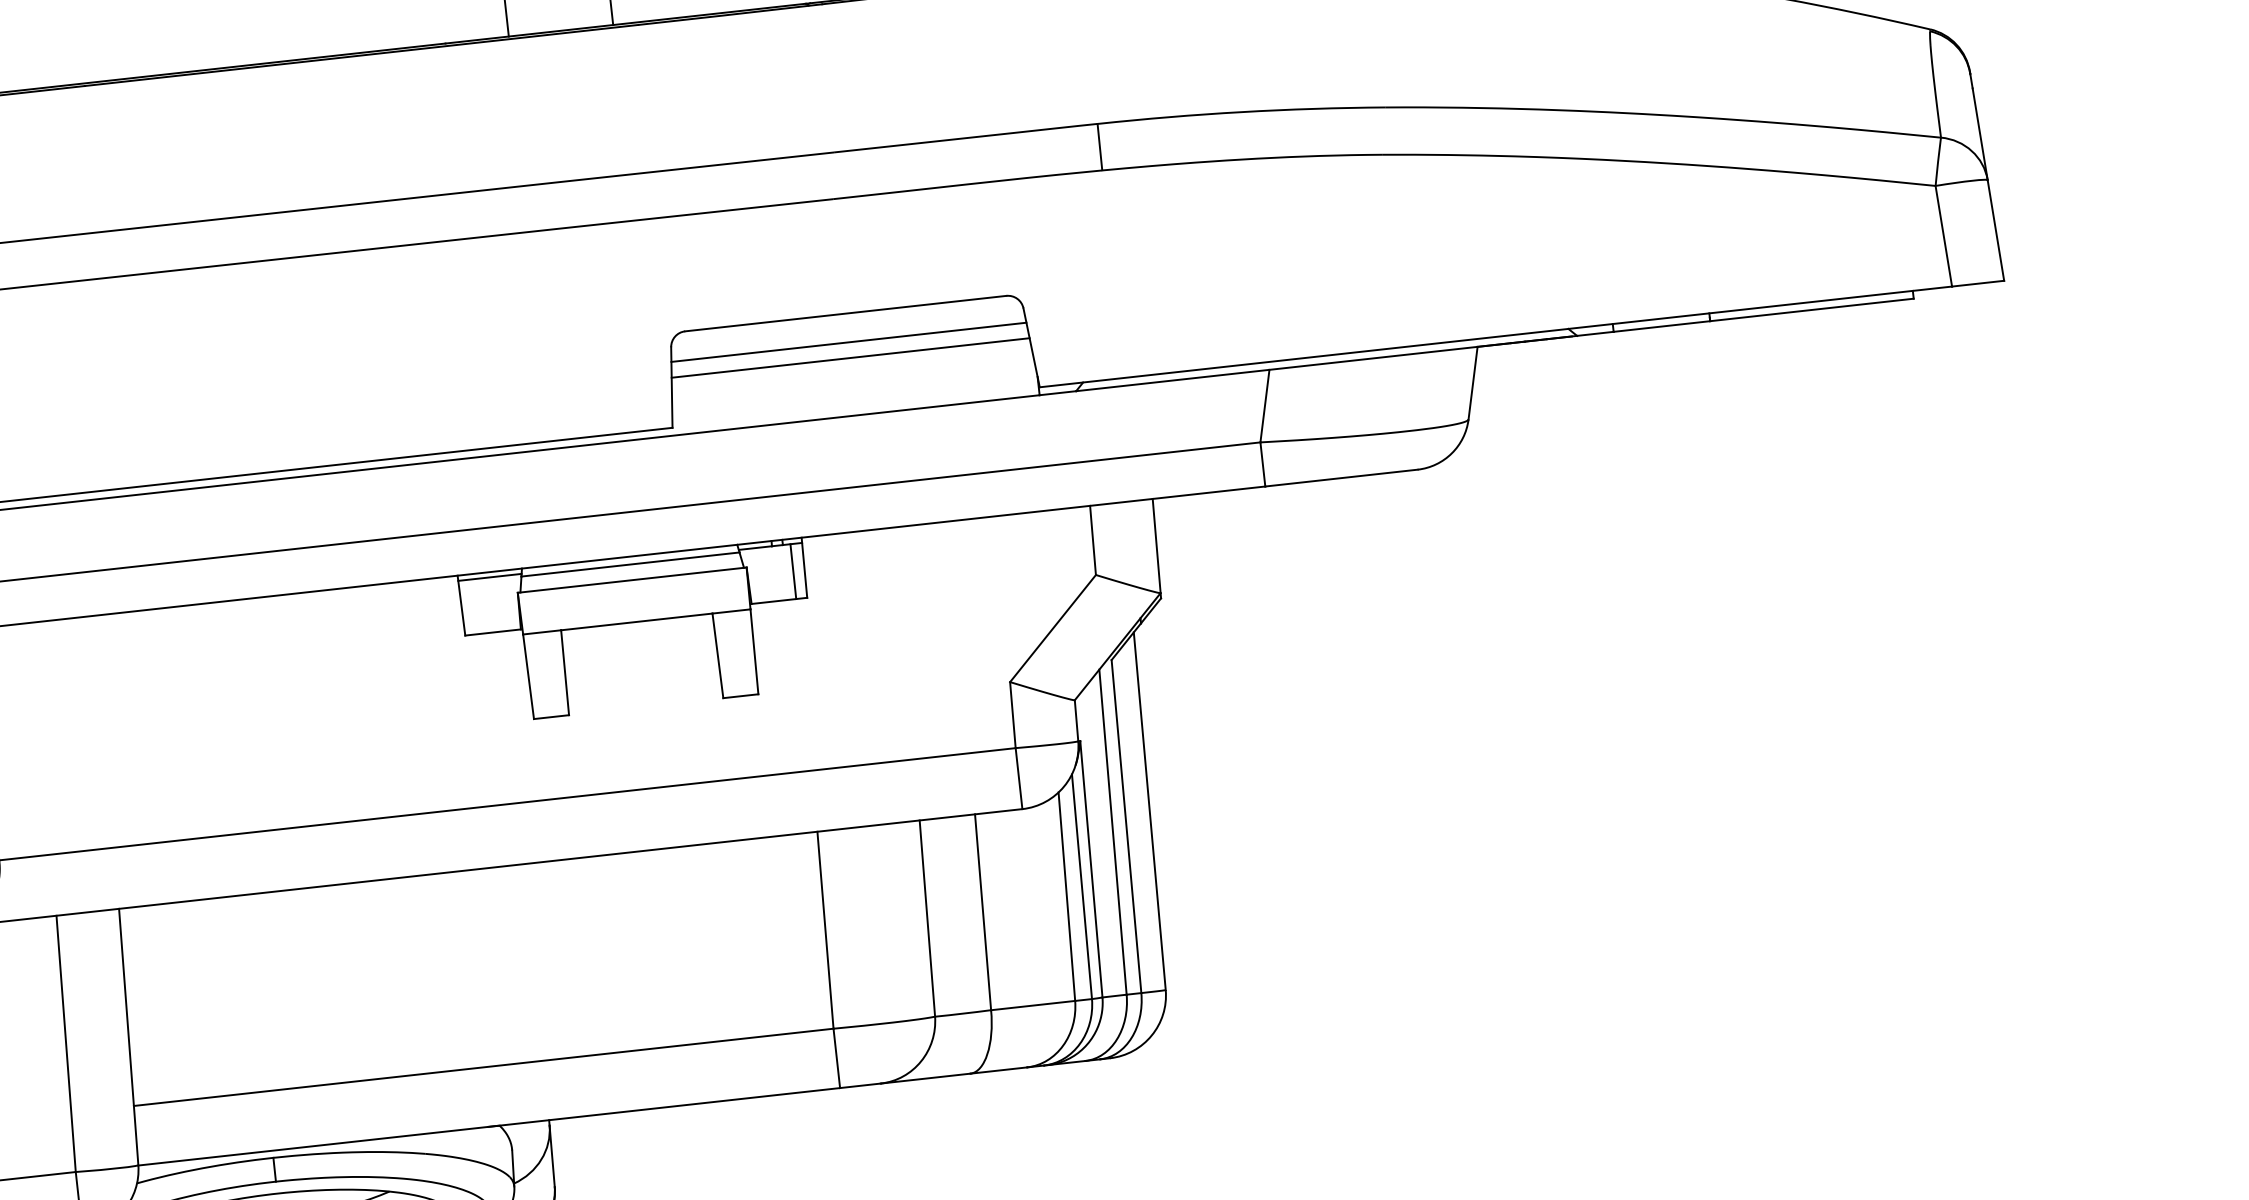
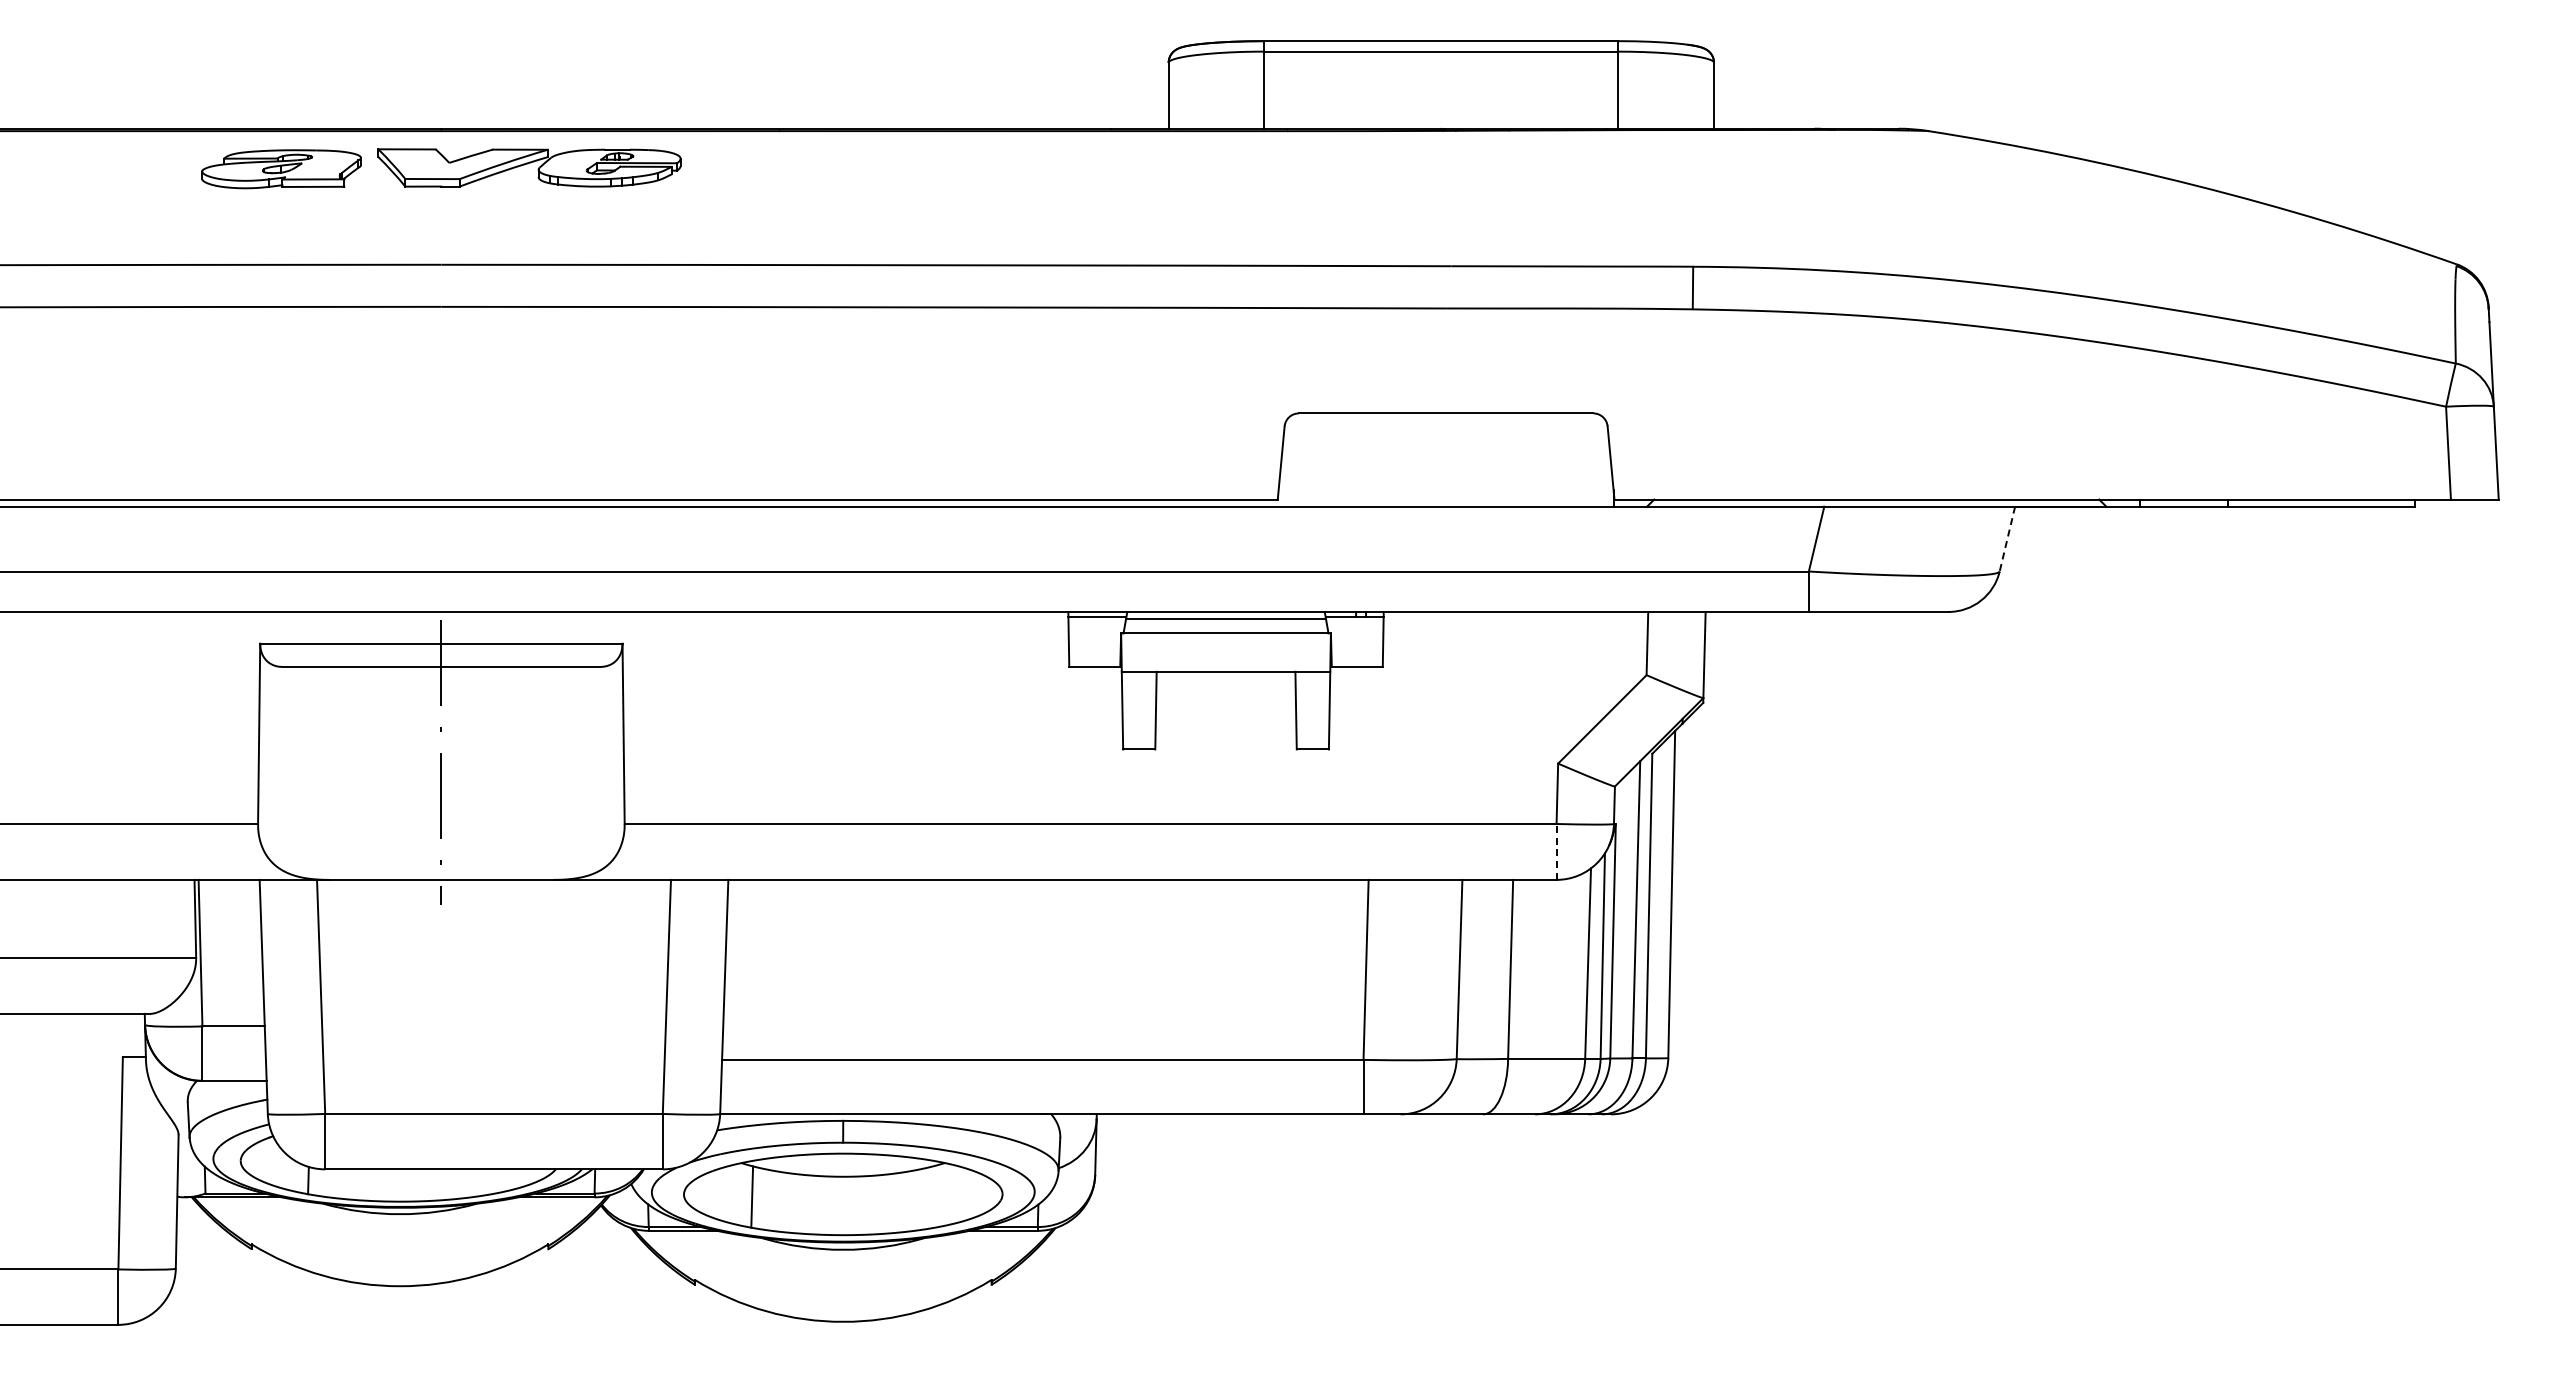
line: (848, 342) -> (1445, 439), removed
line: (851, 358) -> (1446, 454), removed
line: (1473, 383) -> (2007, 539), solid -> dashed
line: (792, 571) -> (1372, 641), removed
line: (1018, 778) -> (1556, 851), solid -> dashed

